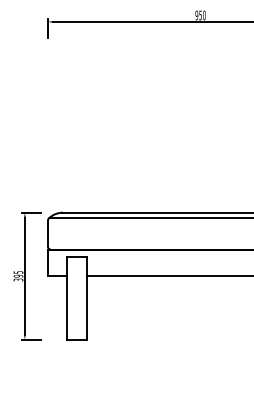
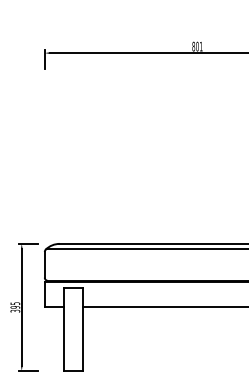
text: (200, 15) -> (197, 46), 950 -> 801

